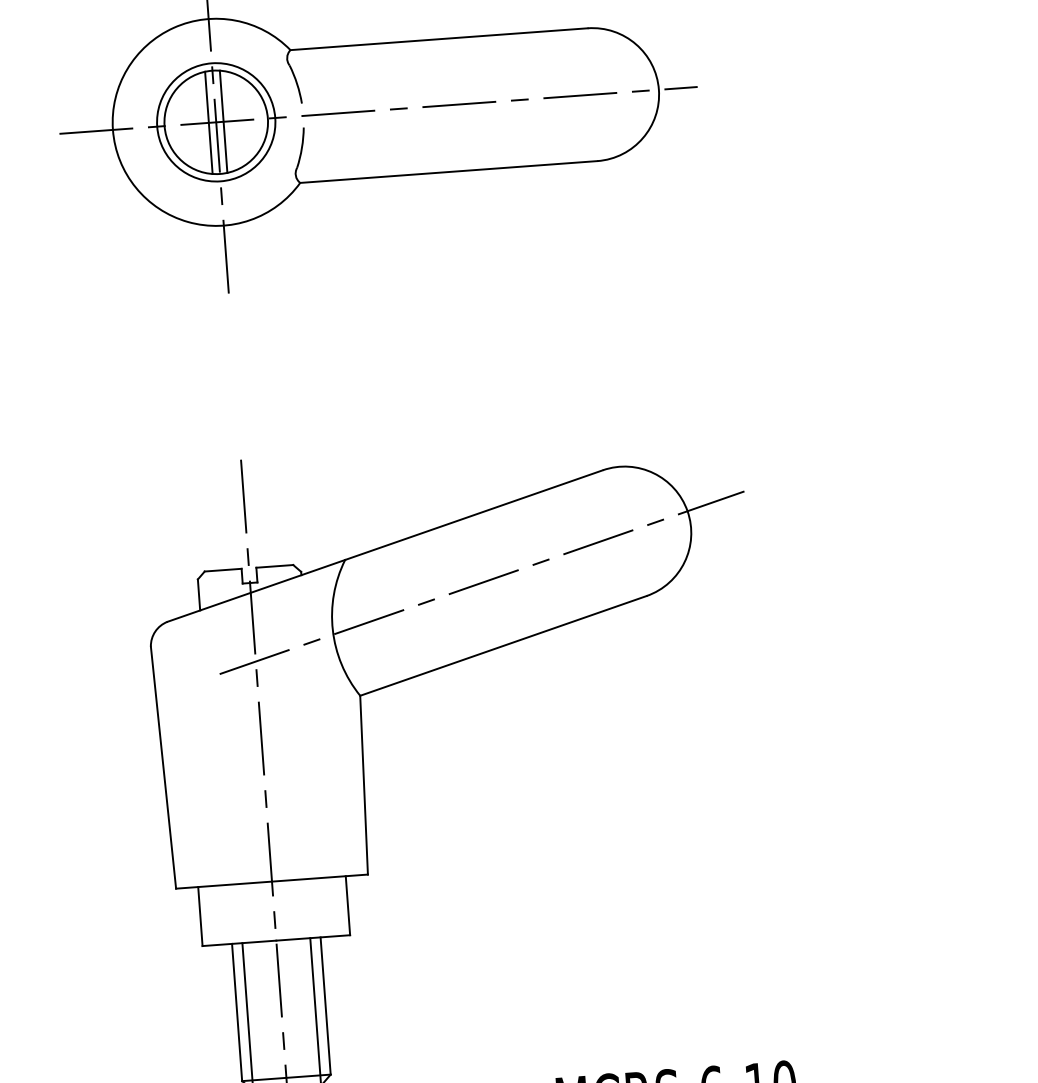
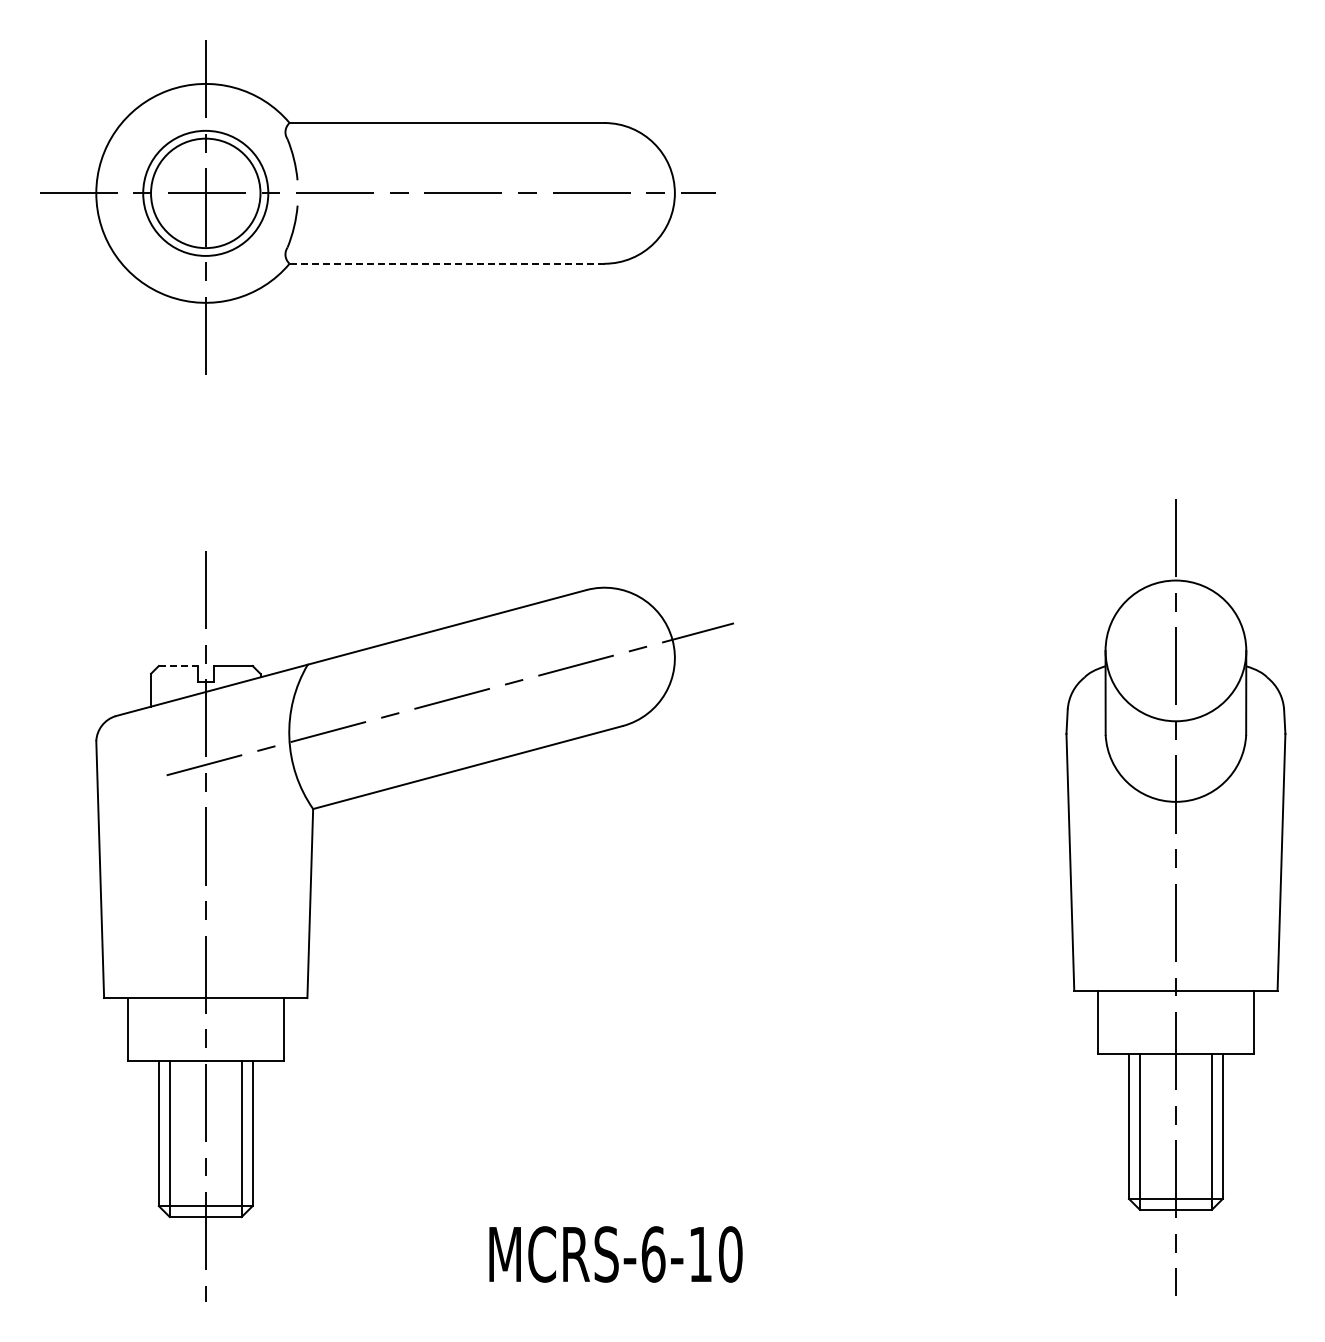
line: (223, 121) -> (213, 193), removed
line: (208, 123) -> (197, 193), removed
line: (448, 171) -> (446, 263), solid -> dashed
line: (223, 570) -> (178, 666), solid -> dashed

